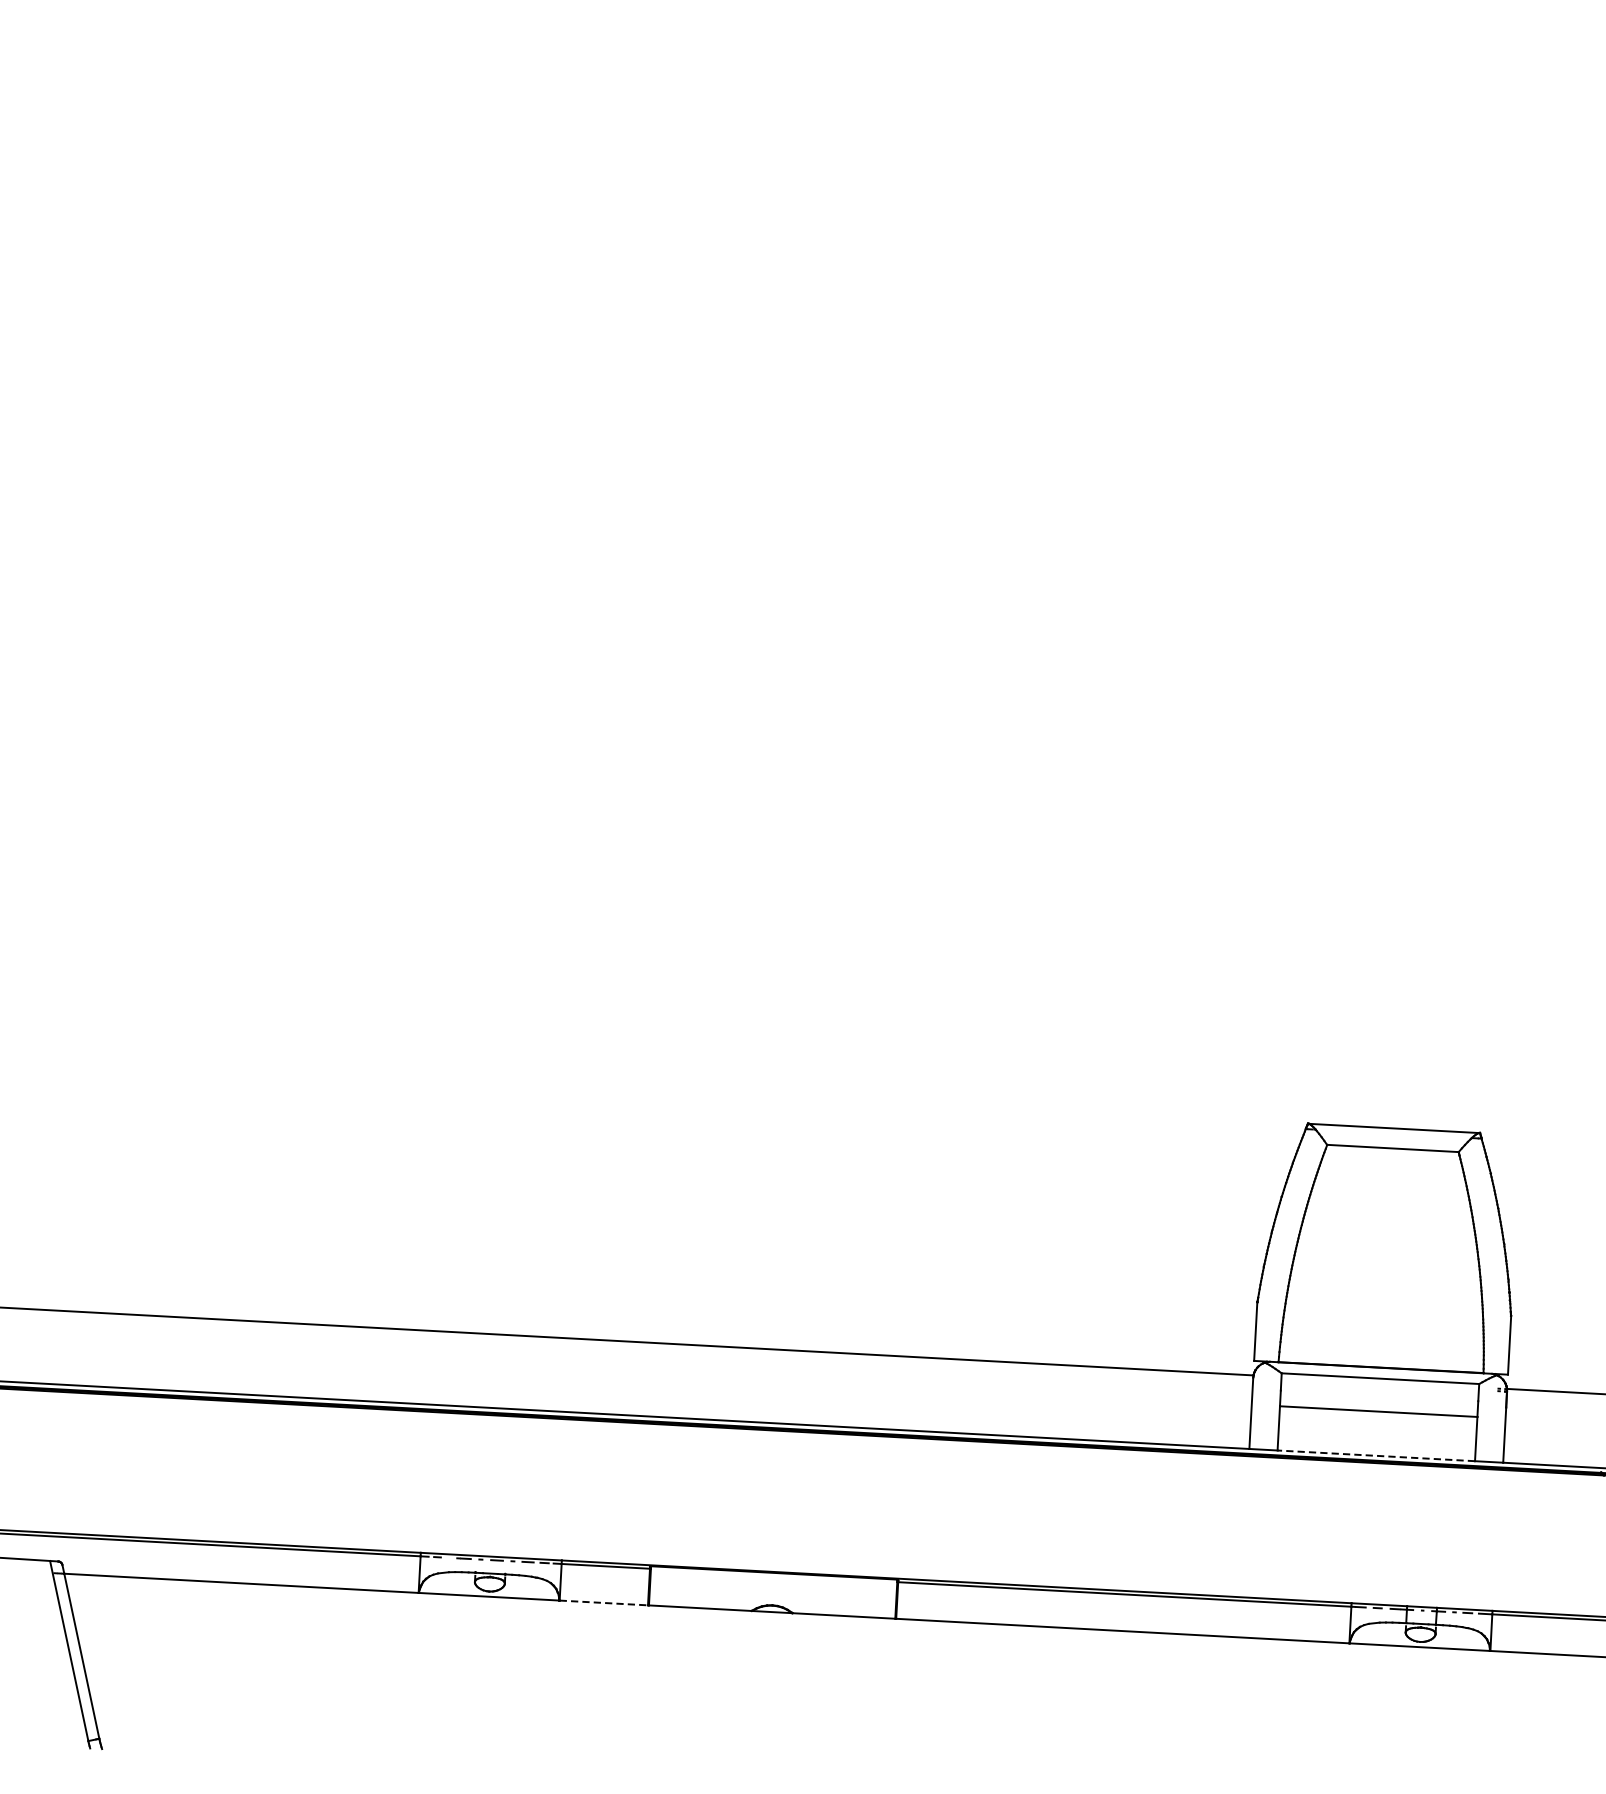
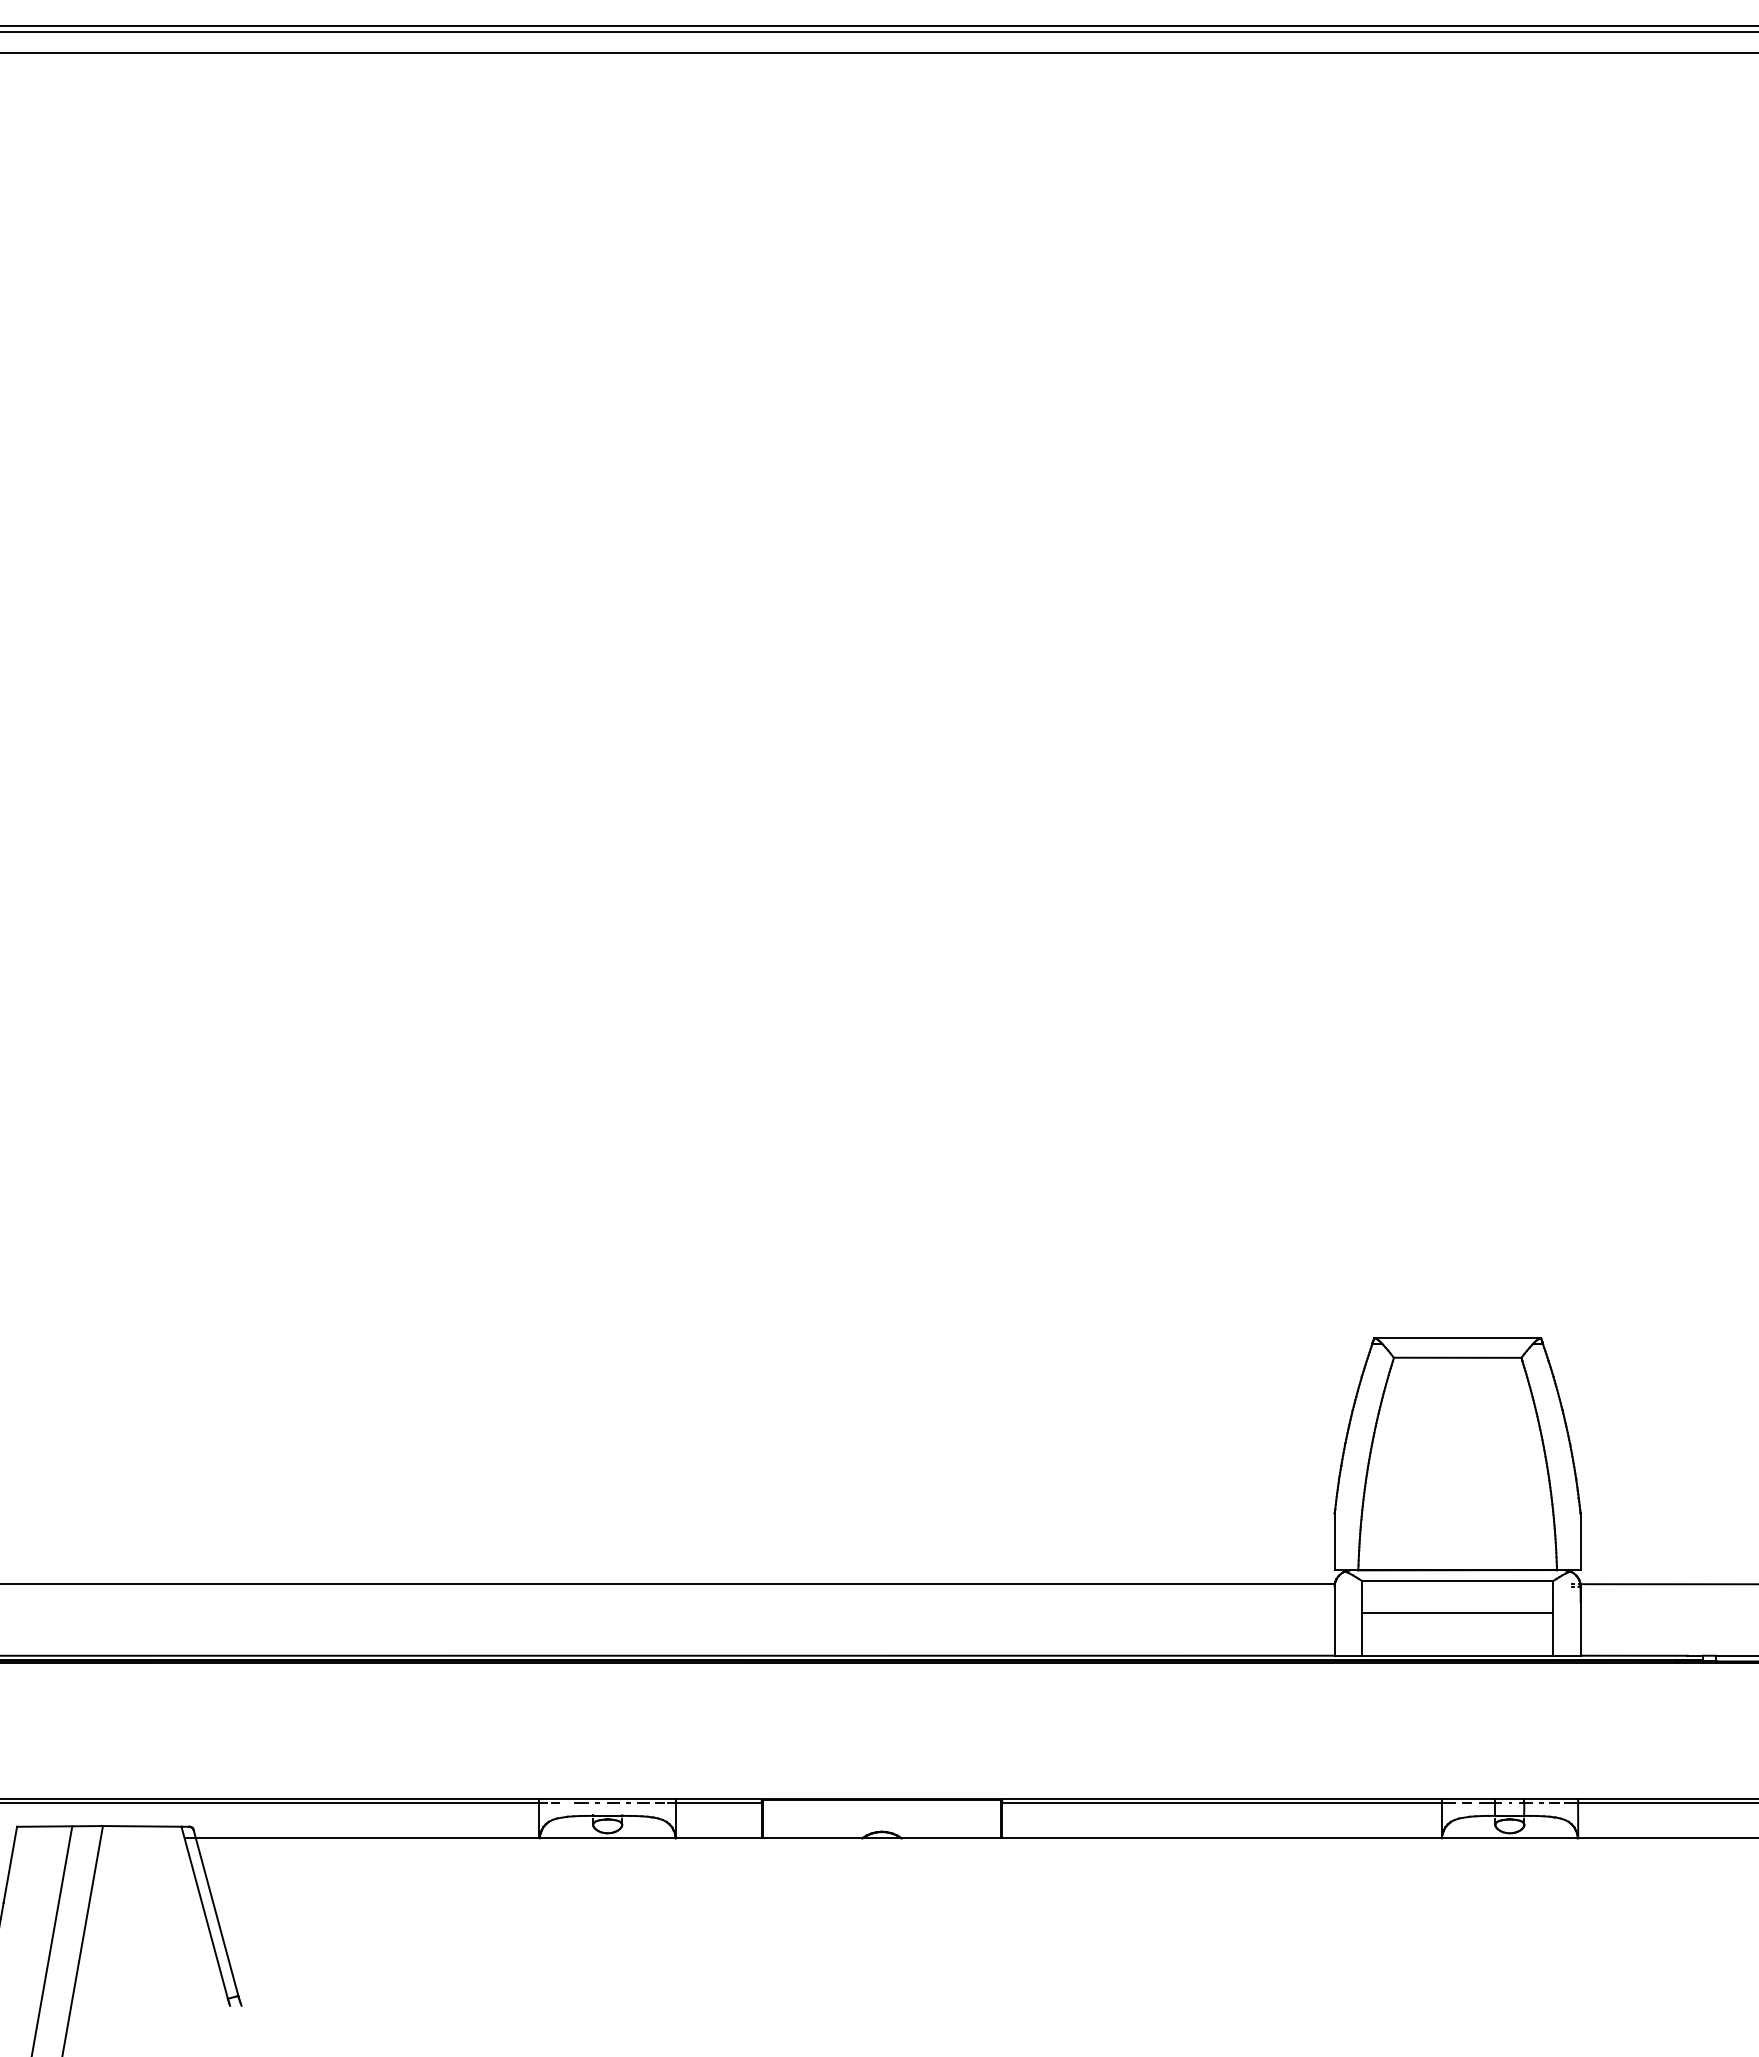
line: (1376, 1455) -> (1457, 1655), dashed -> solid
line: (603, 1603) -> (718, 1838), dashed -> solid

